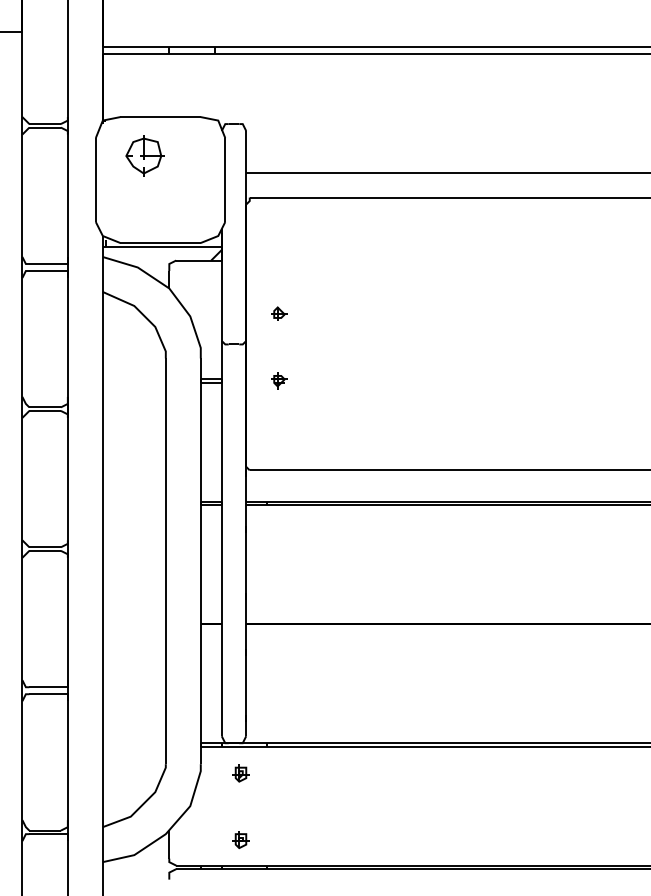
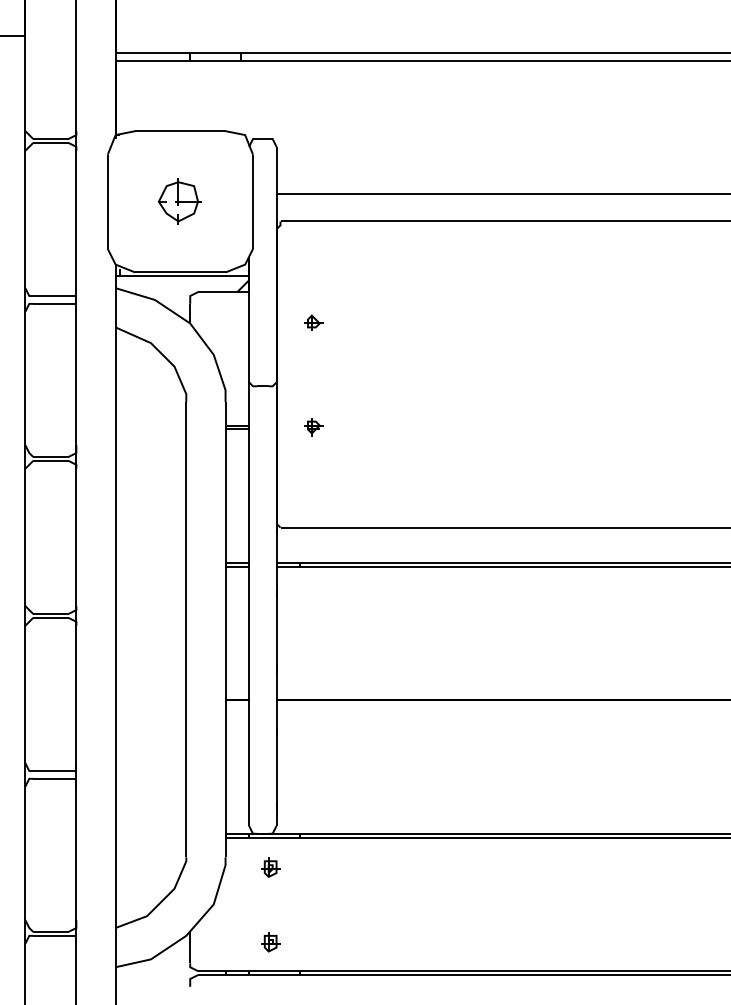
part: (144, 155) -> (179, 201), moved
part: (279, 313) -> (313, 322), moved

